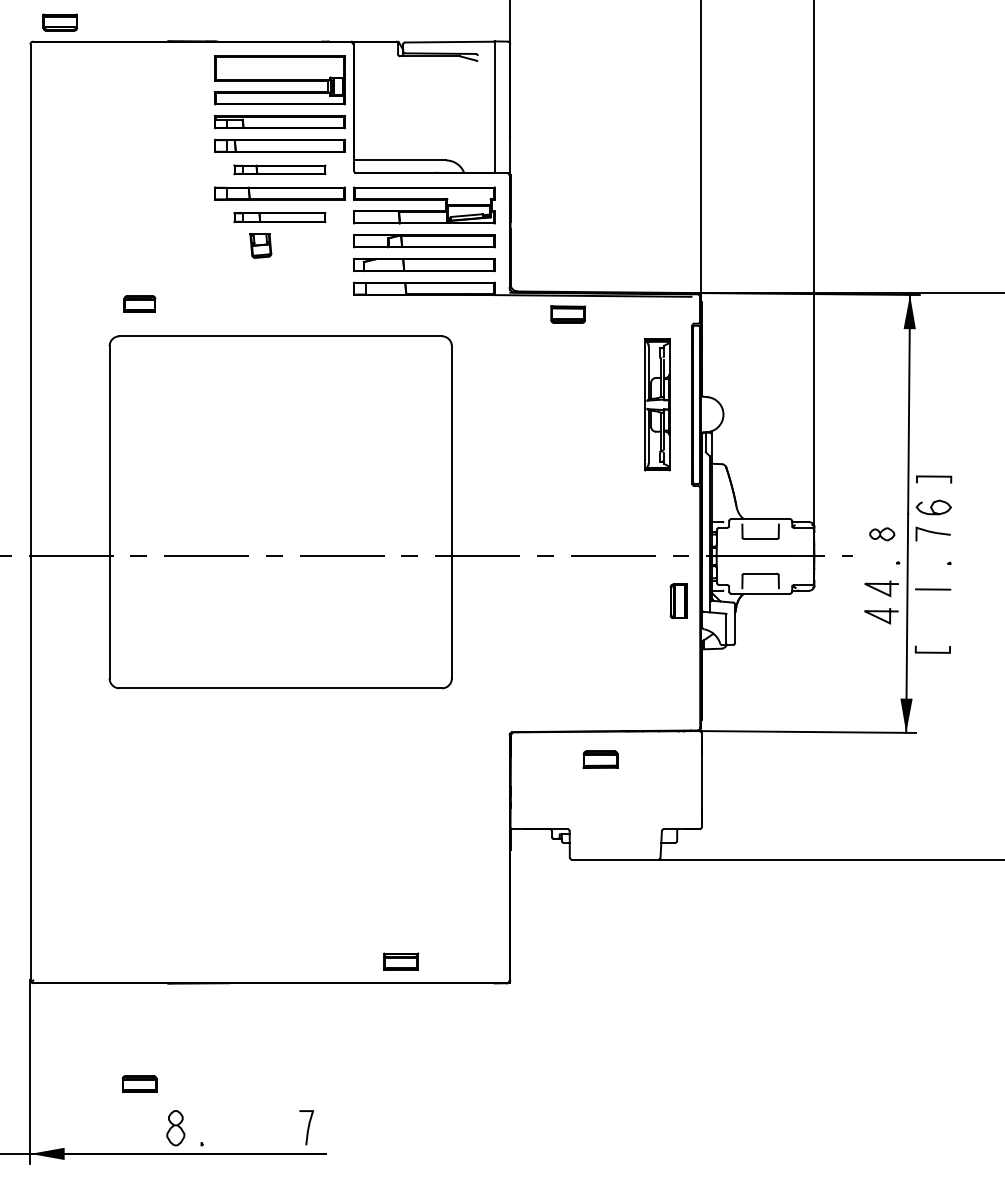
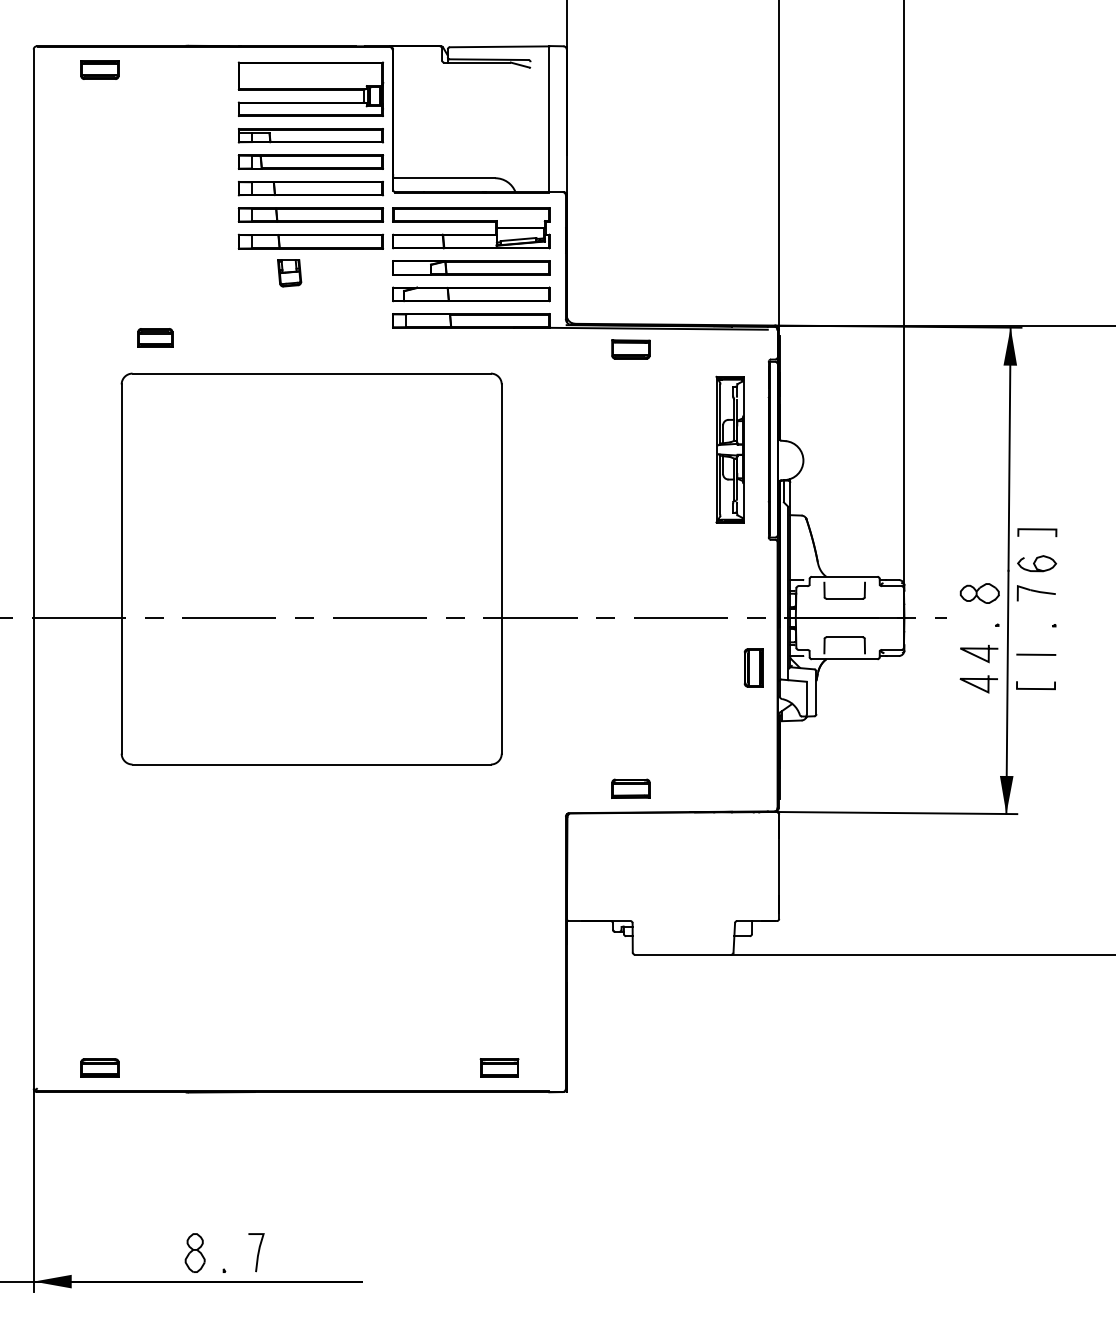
part: (59, 21) -> (99, 69), moved
part: (279, 169) -> (310, 188), size x1.43
part: (279, 217) -> (310, 241), size x1.43
part: (882, 534) -> (979, 593), size x1.43
line: (932, 652) -> (1035, 688), moved
part: (600, 759) -> (630, 788), moved
part: (401, 961) -> (499, 1067), moved
part: (139, 1083) -> (99, 1067), moved
curve: (307, 1127) -> (257, 1252), moved

